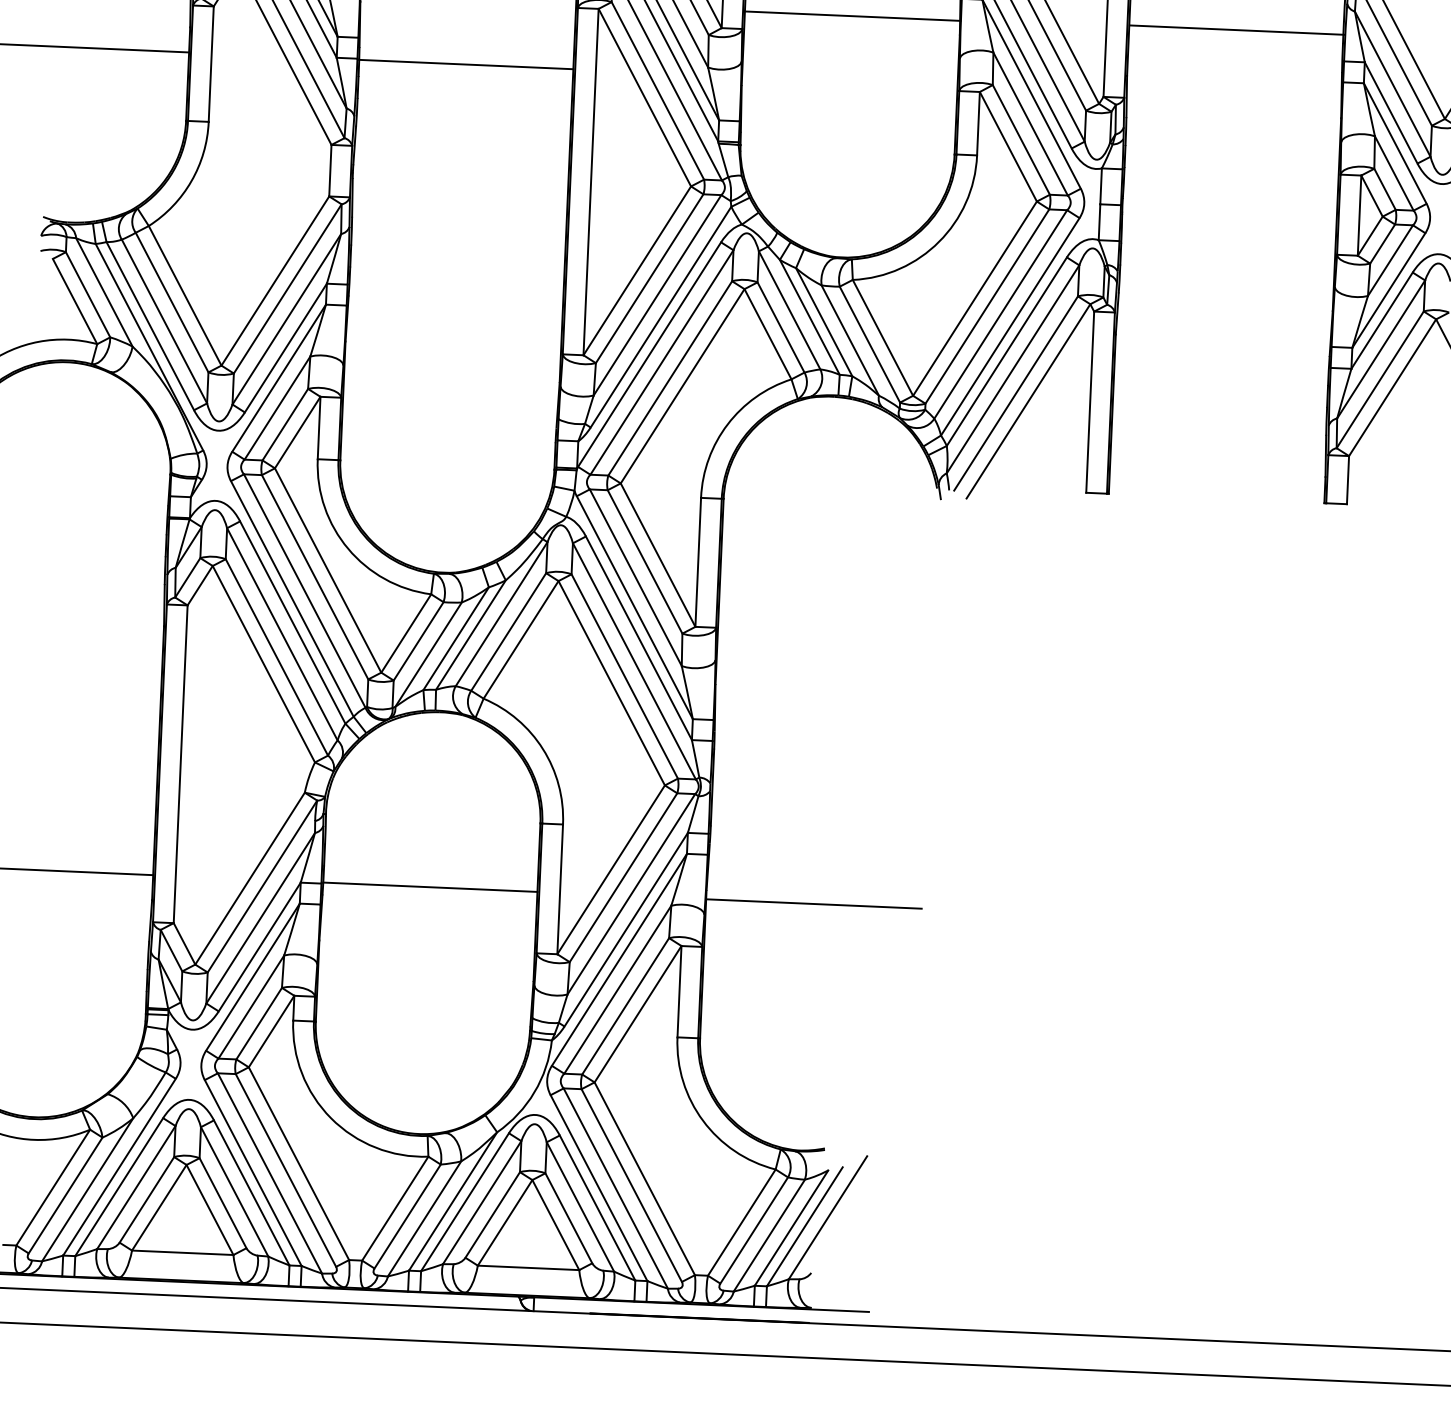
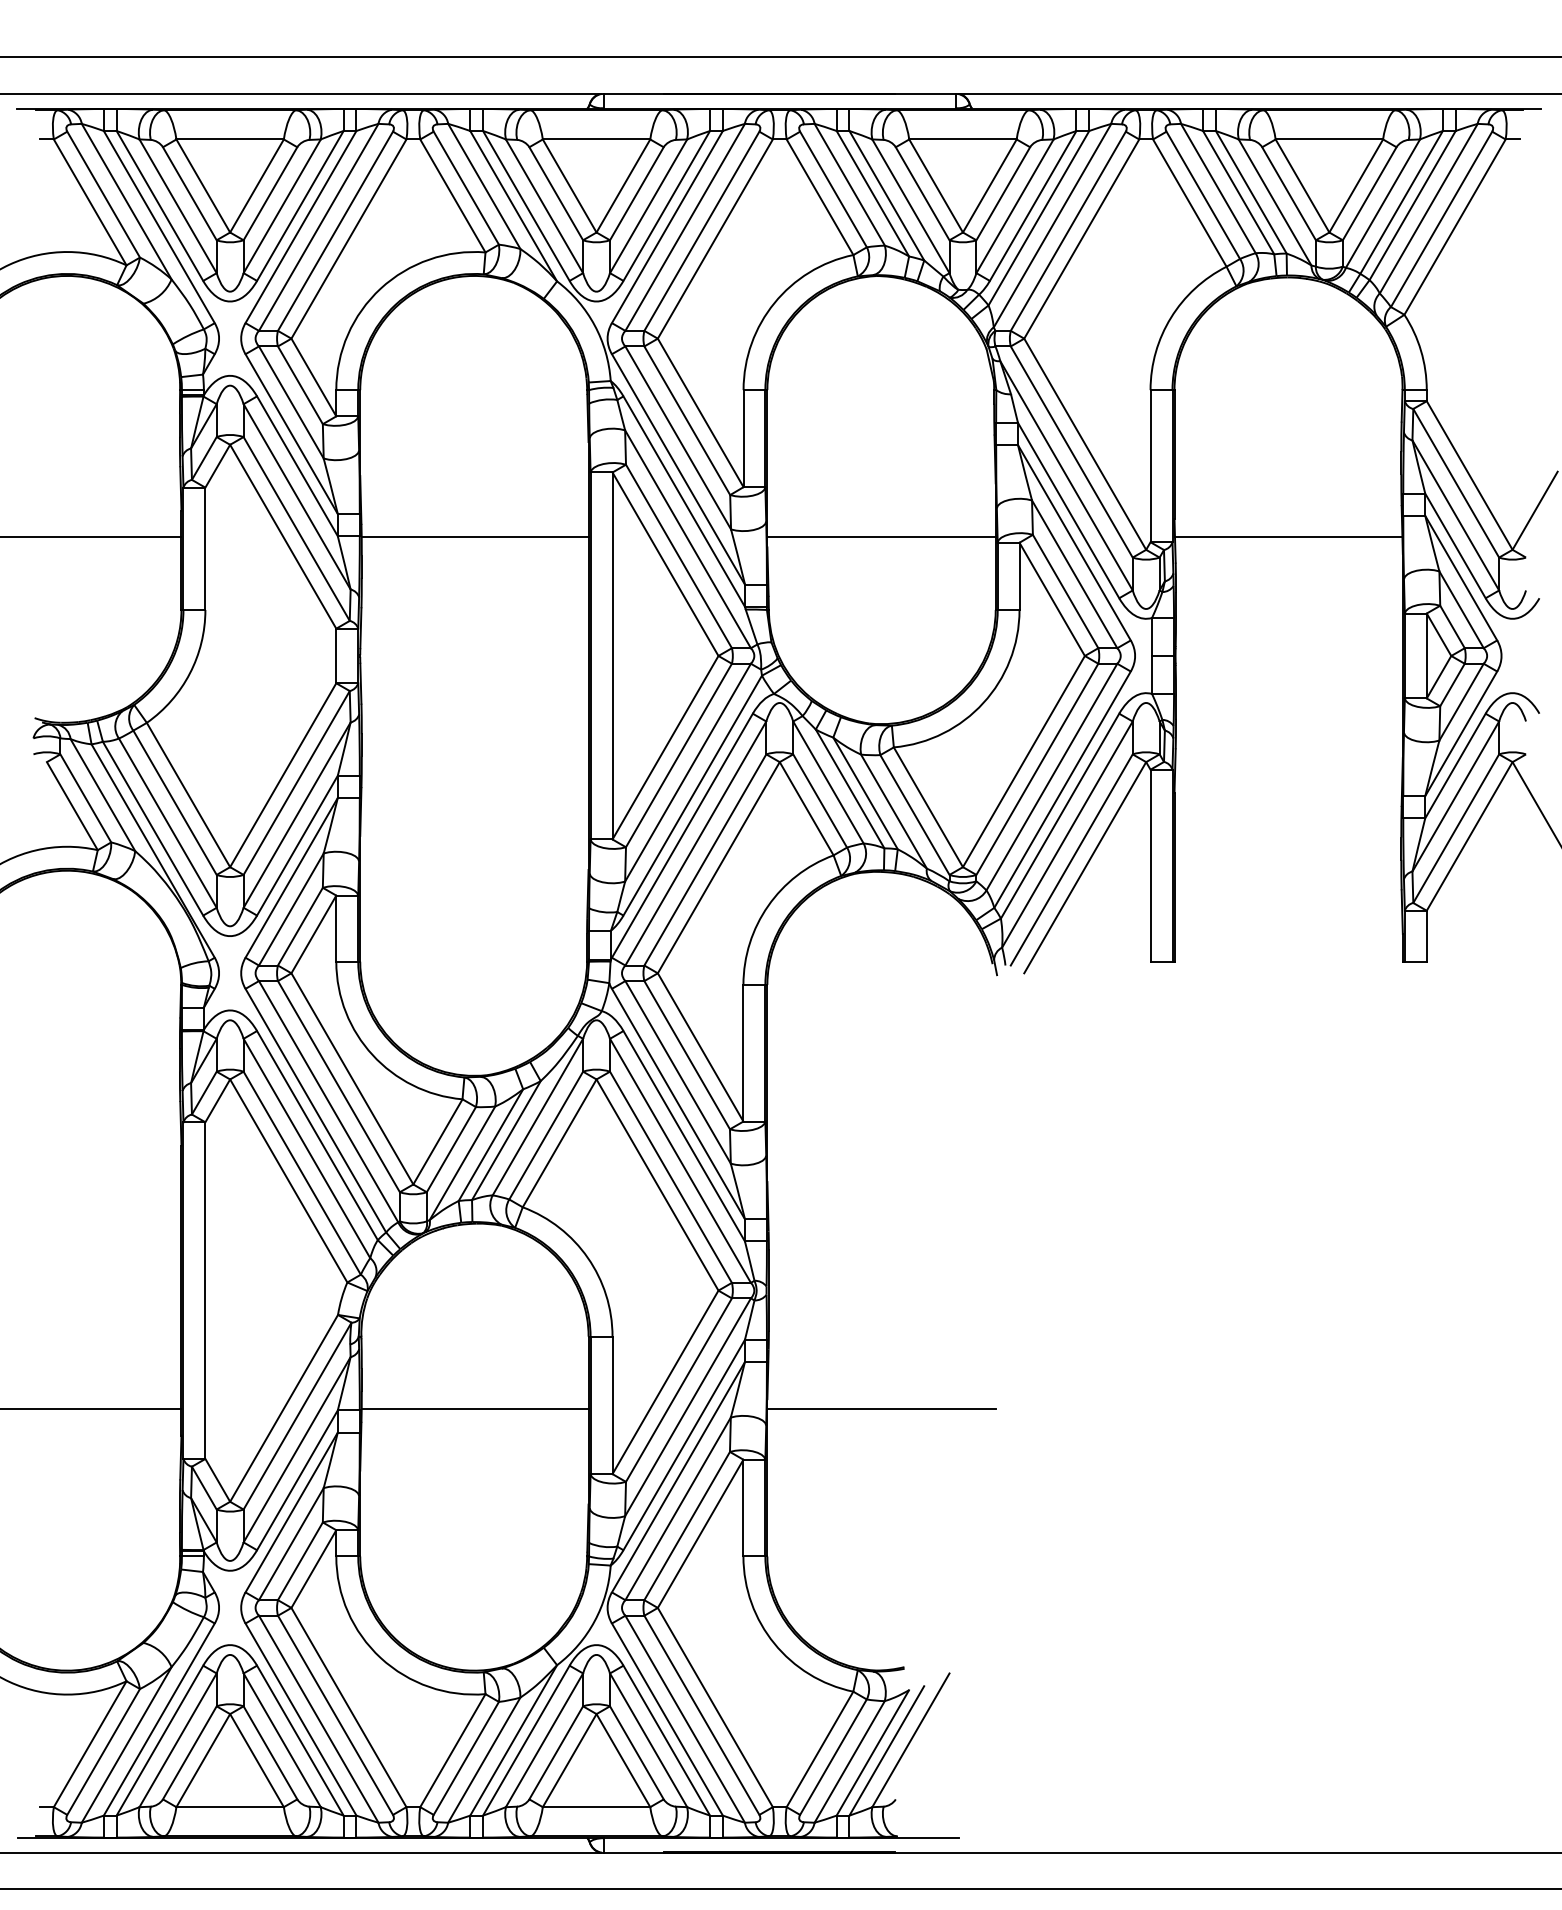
line: (852, 16) -> (881, 537), moved
line: (1236, 30) -> (1288, 537), moved

